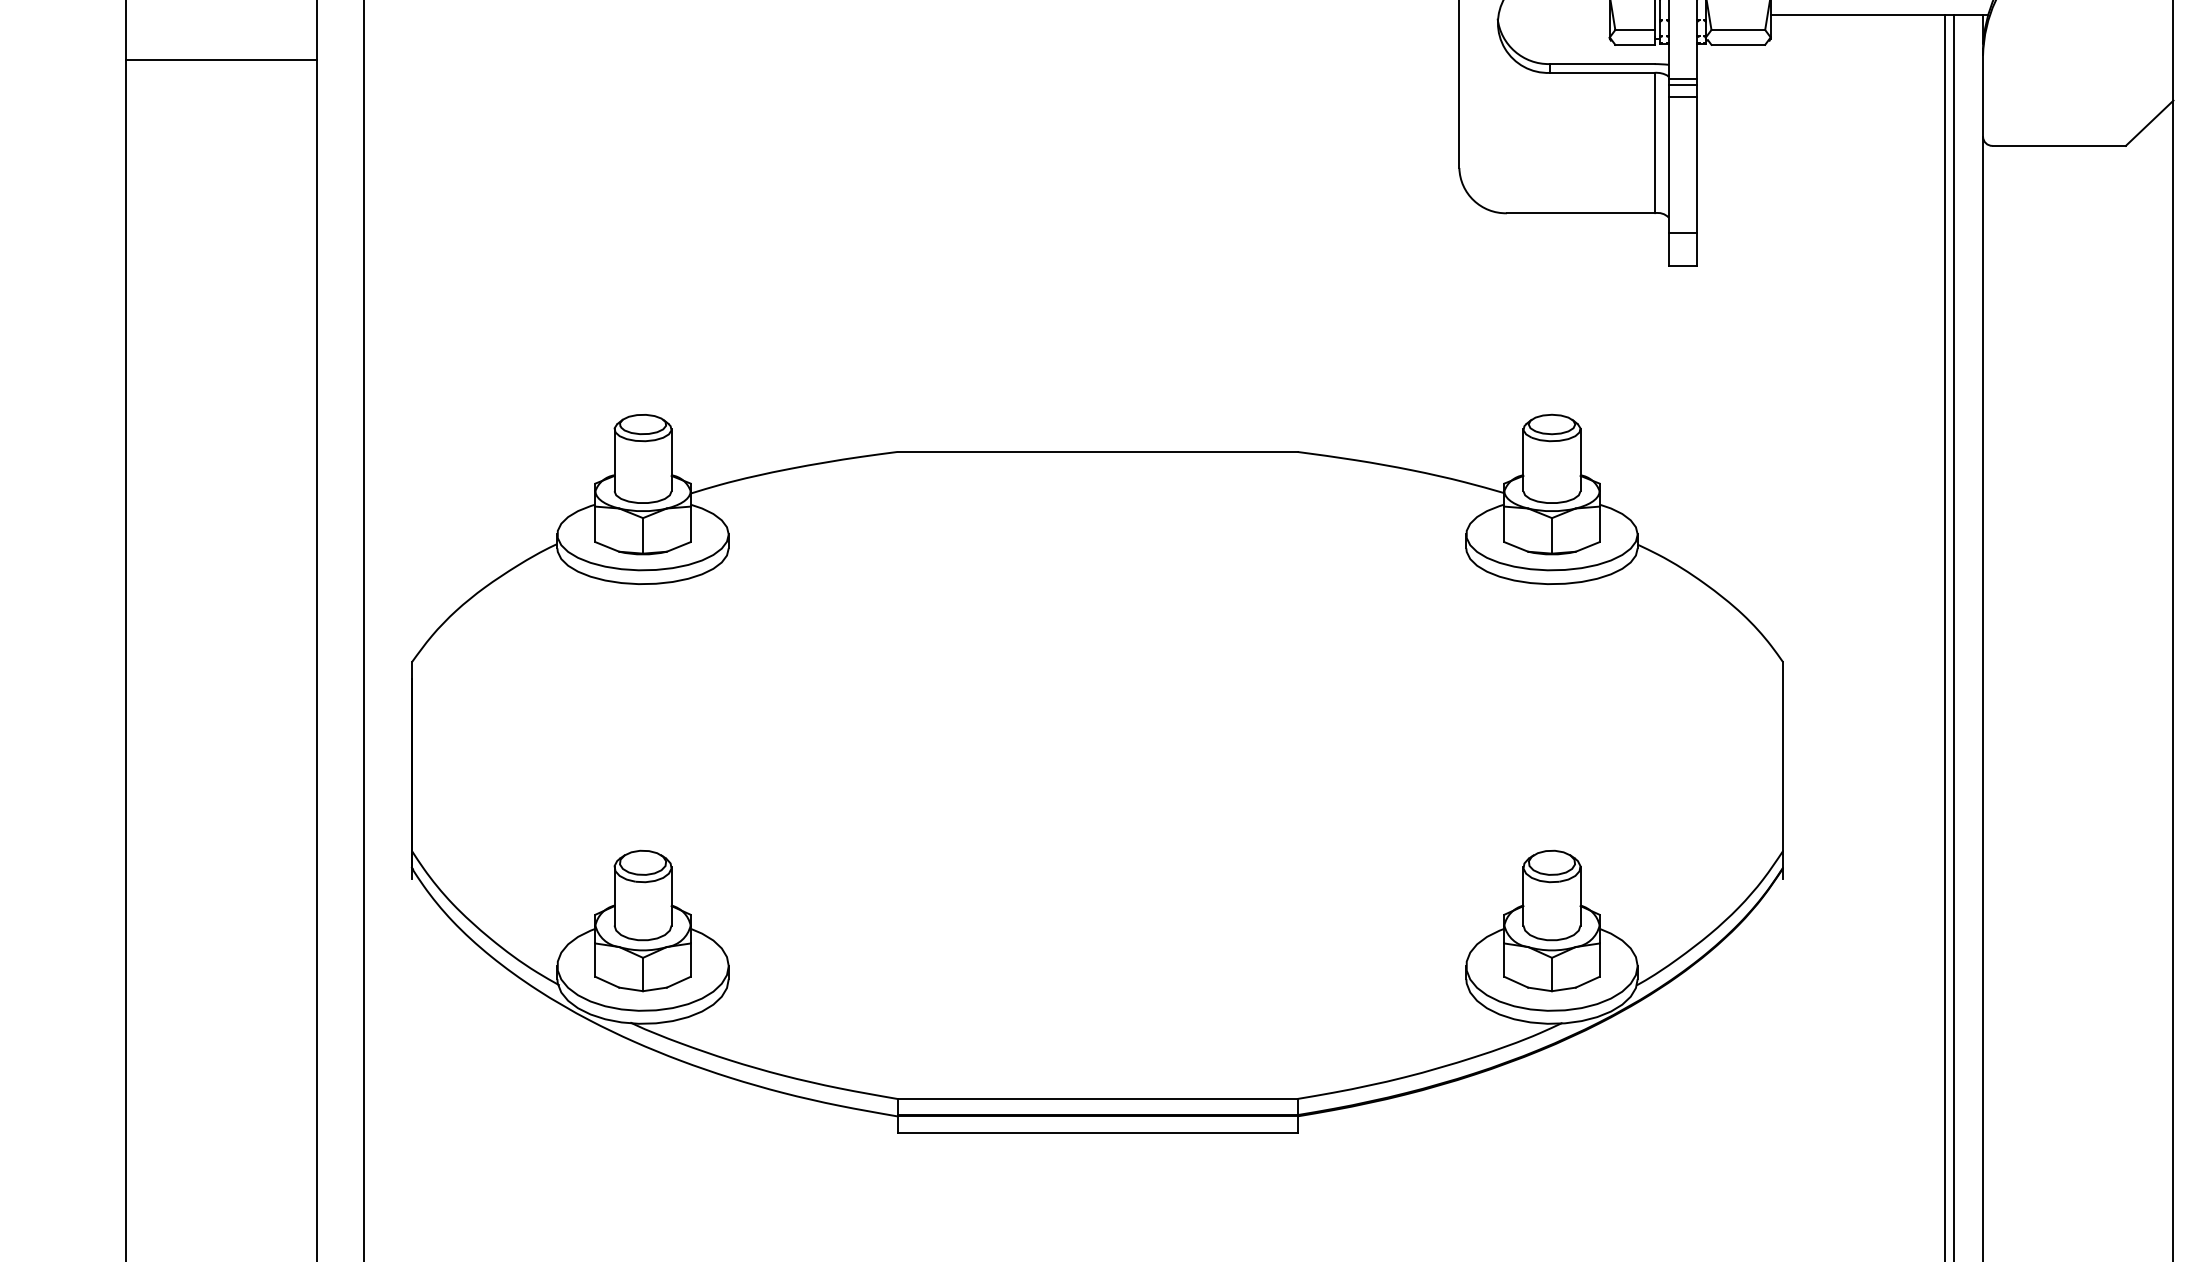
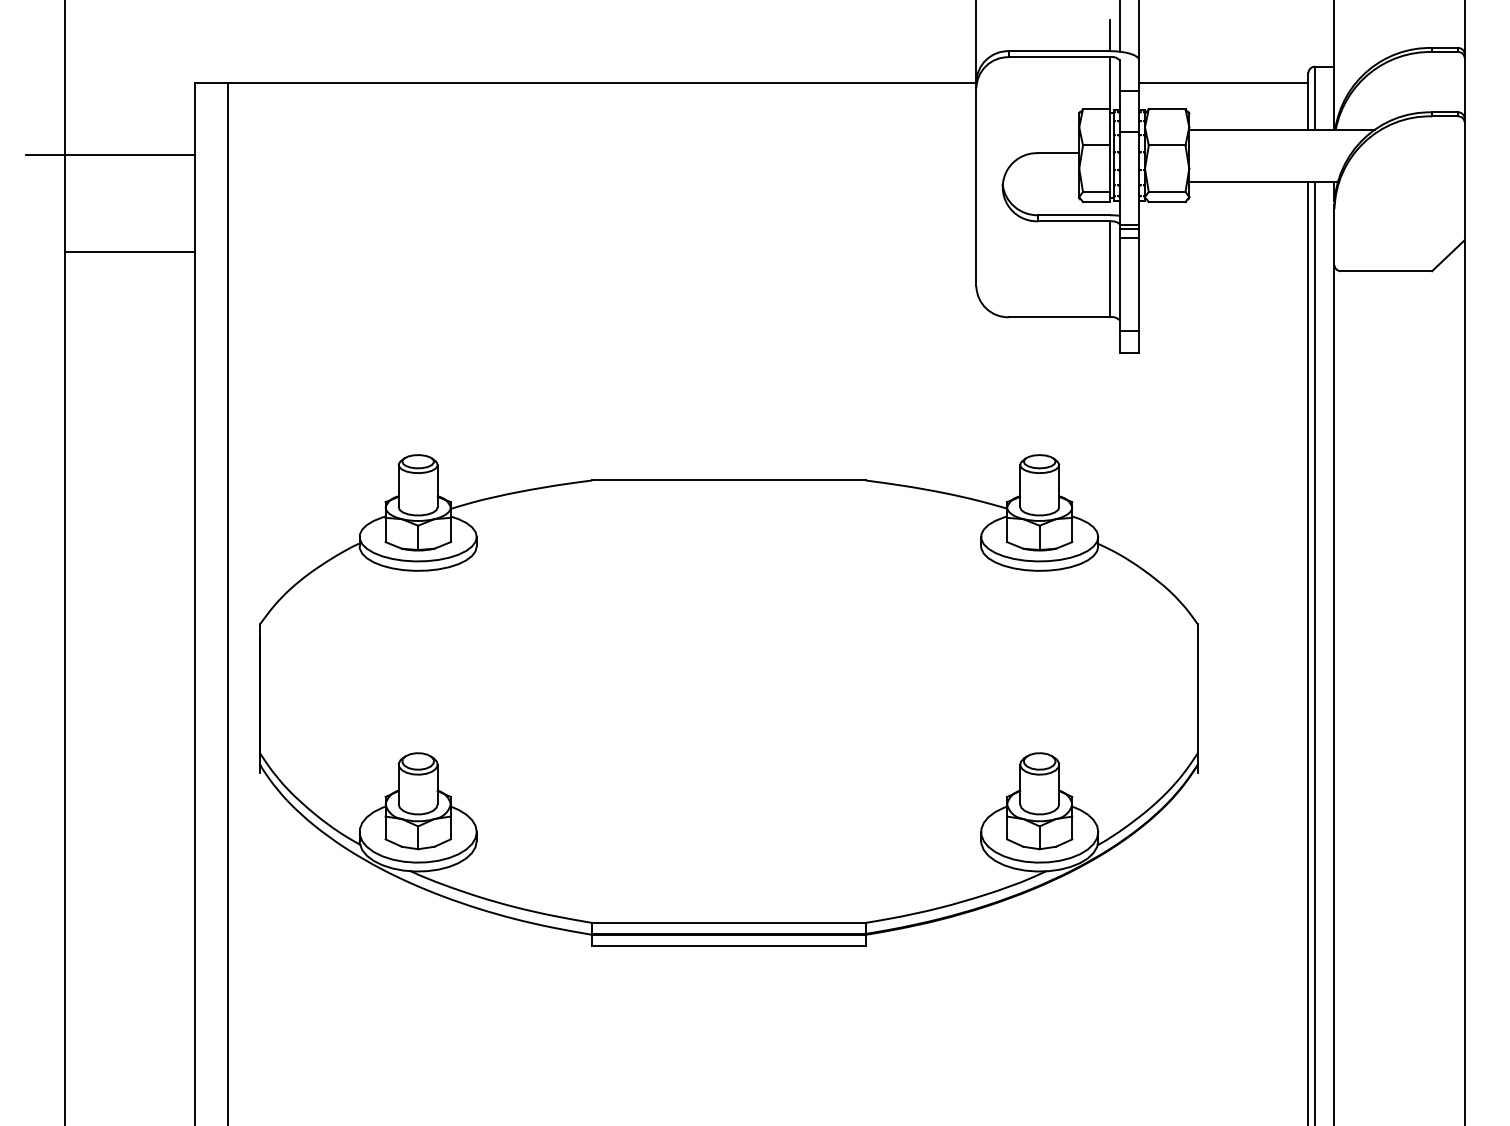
line: (220, 60) -> (129, 252), moved

